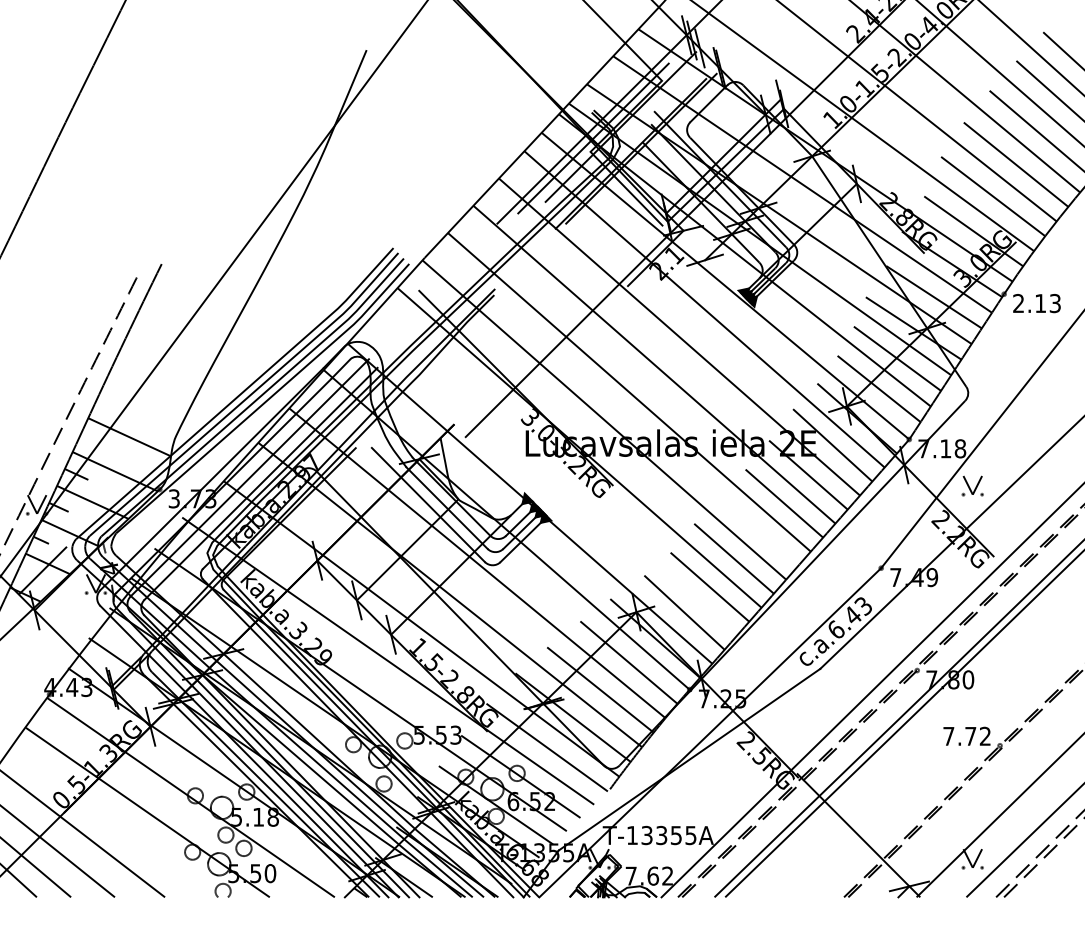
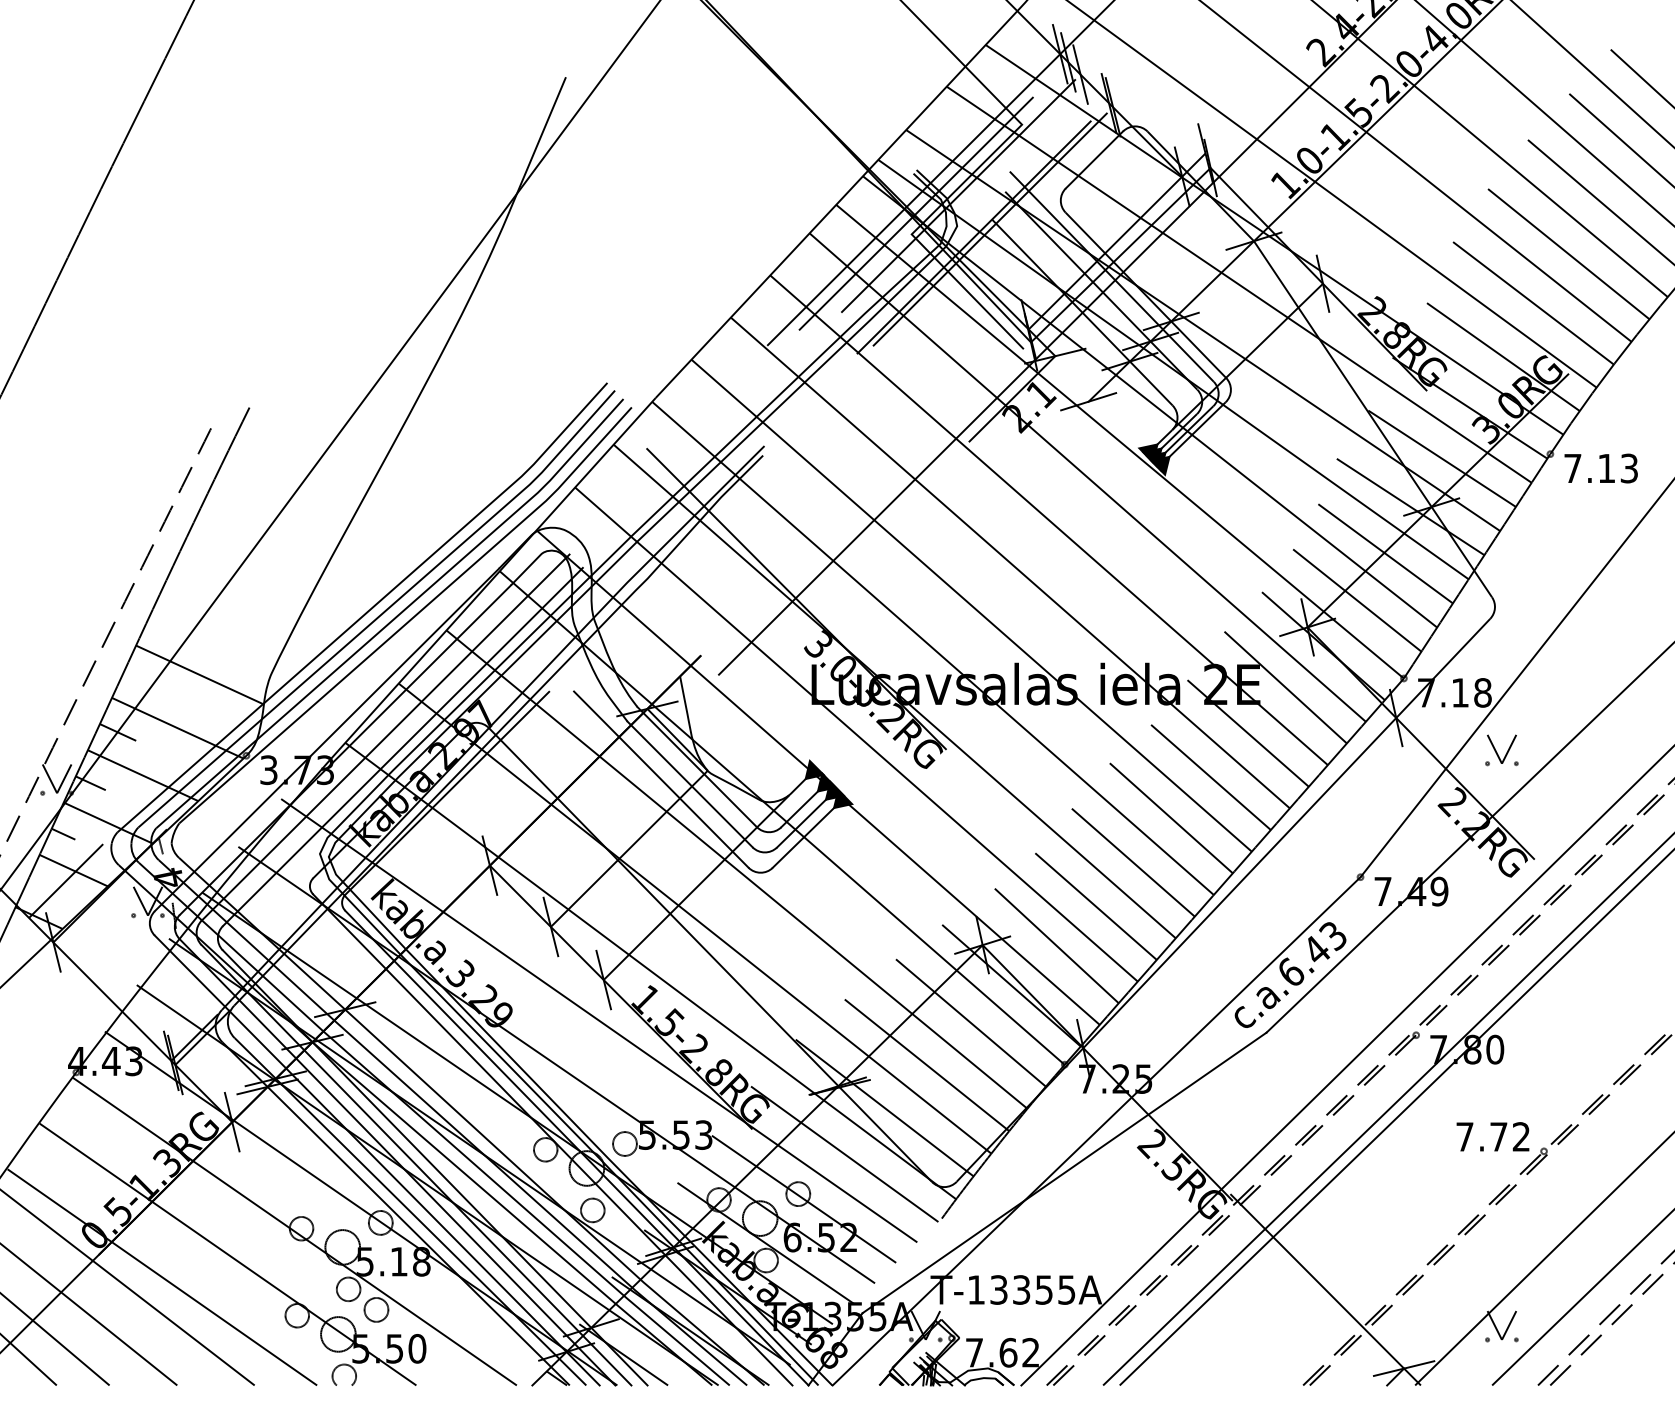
text: (1018, 303) -> (1572, 468), 2.13 -> 7.13
line: (554, 475) -> (856, 734), added
line: (758, 529) -> (1171, 817), added
line: (105, 827) -> (162, 1277), added

